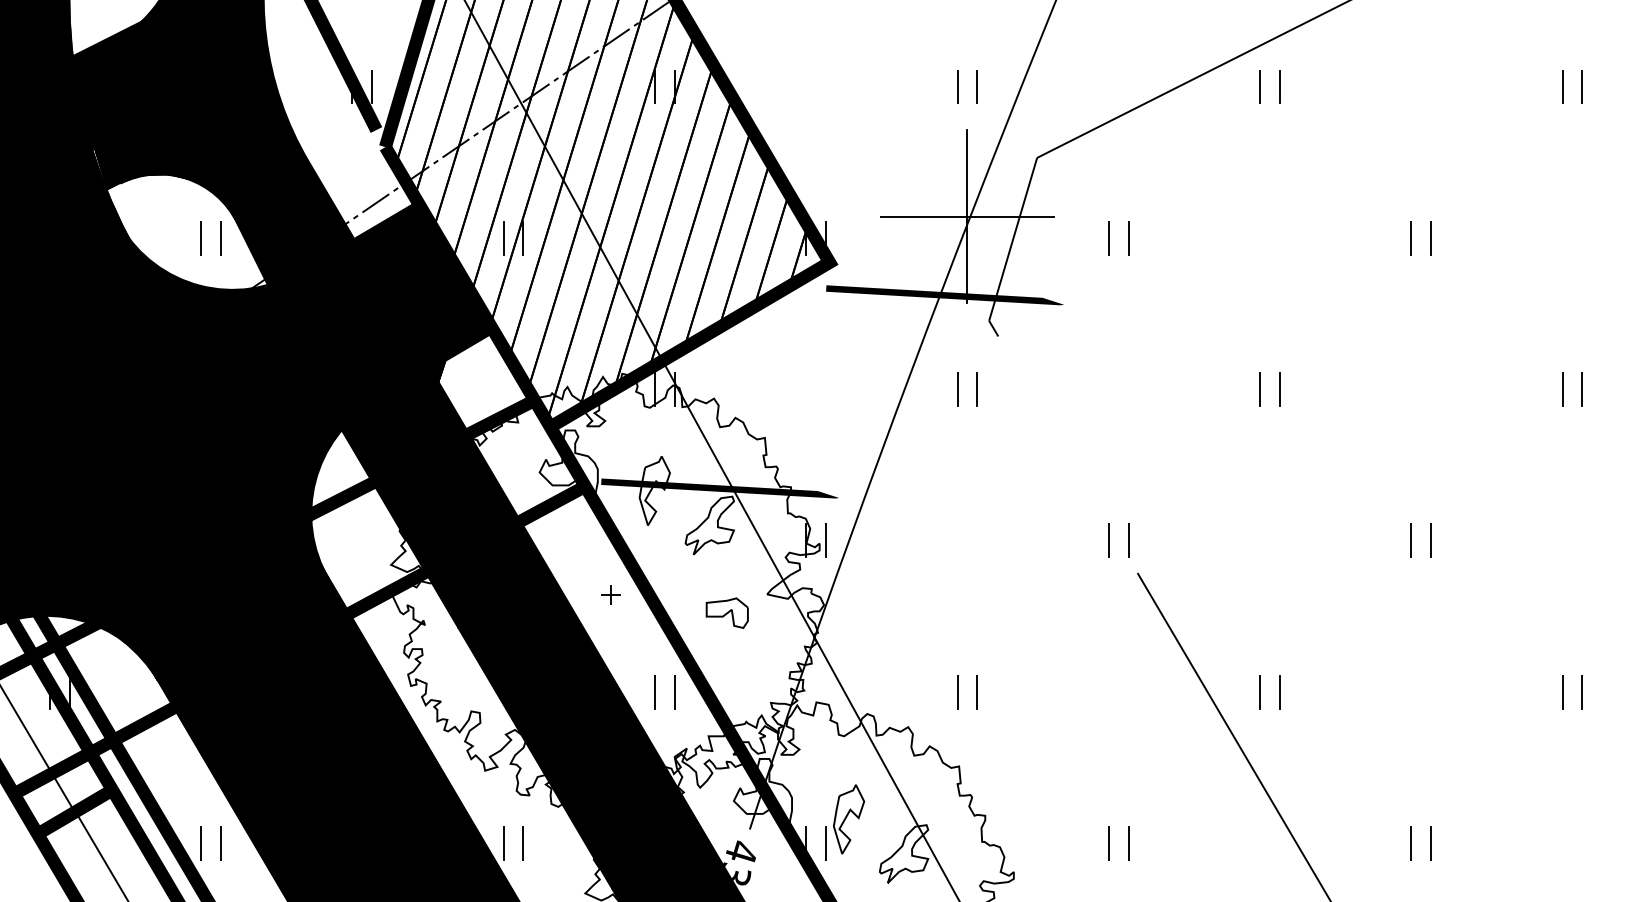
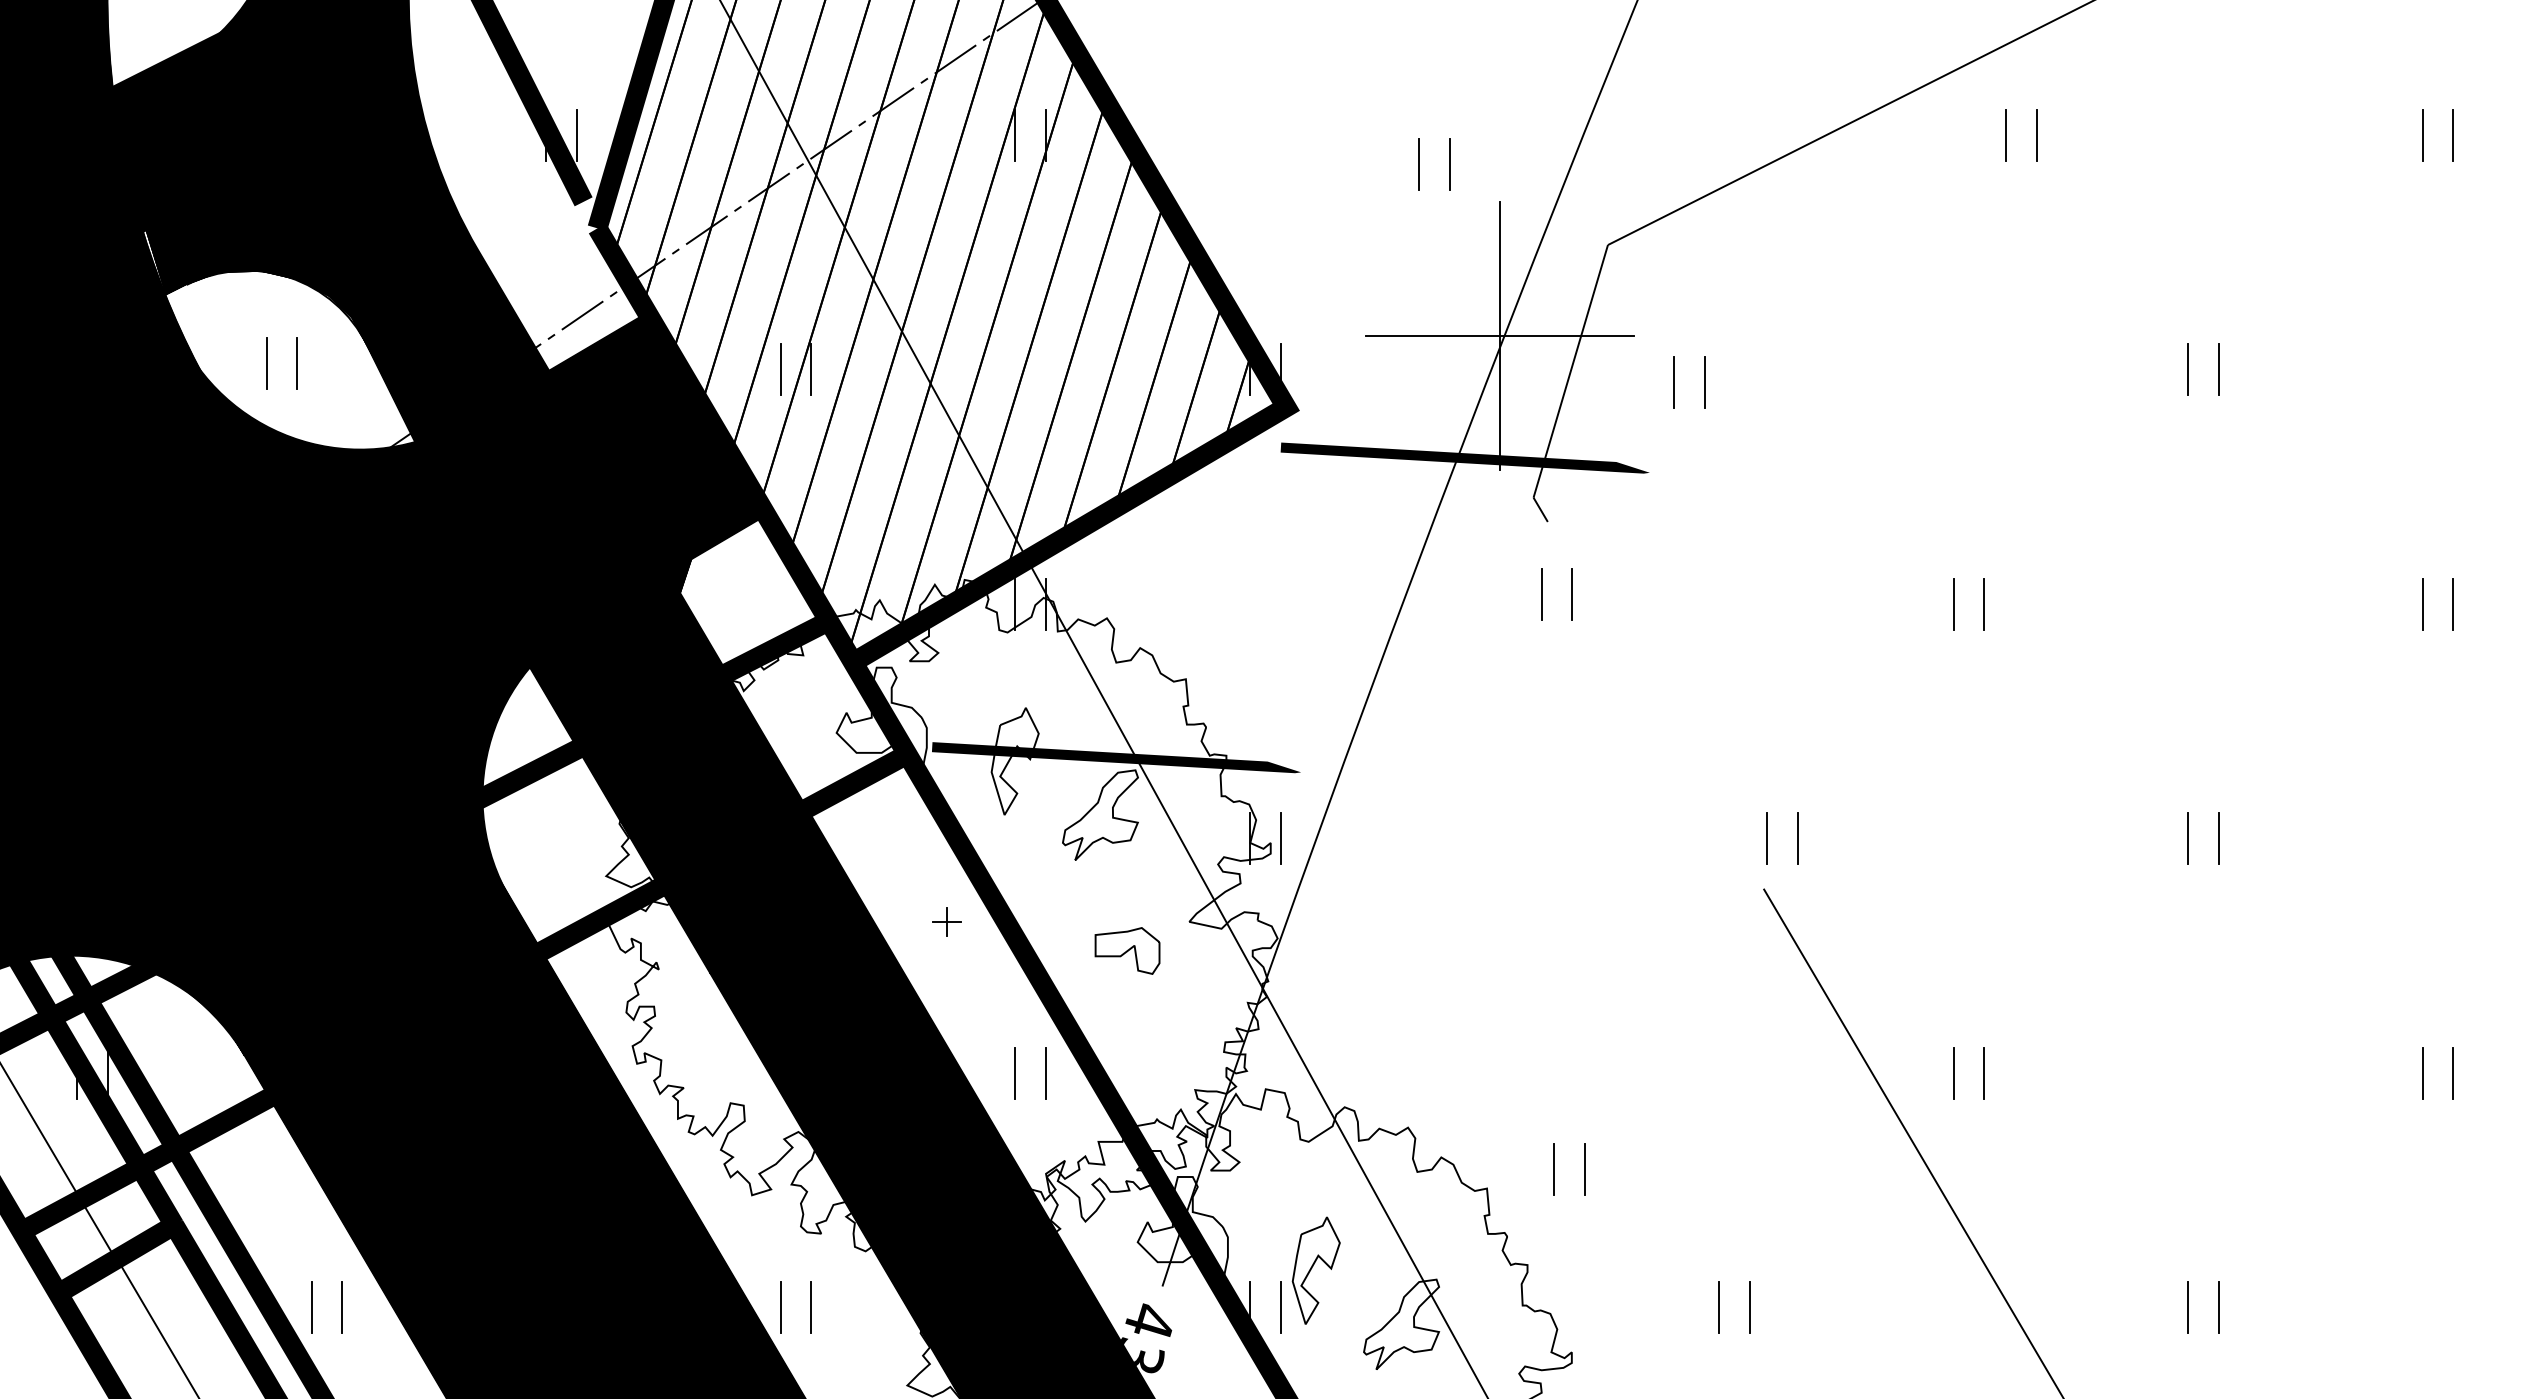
part: (958, 86) -> (1420, 163), moved
part: (1260, 86) -> (2006, 134), moved
part: (201, 238) -> (267, 363), moved
part: (1109, 238) -> (1675, 382), moved
part: (958, 389) -> (1543, 594), moved
part: (1109, 540) -> (1768, 838), moved
part: (958, 692) -> (1555, 1170), moved

